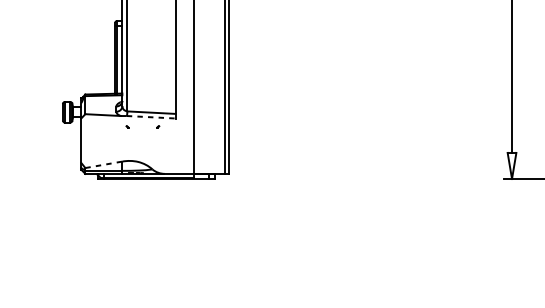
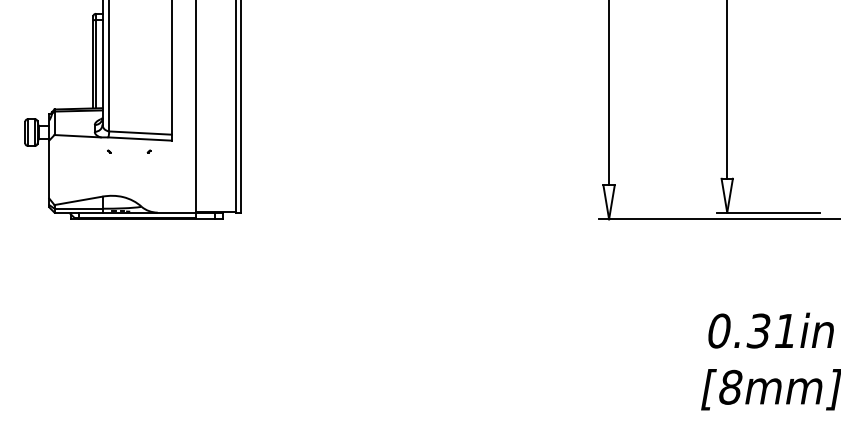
line: (151, 117) -> (140, 139), dashed -> solid
line: (104, 164) -> (79, 200), dashed -> solid

